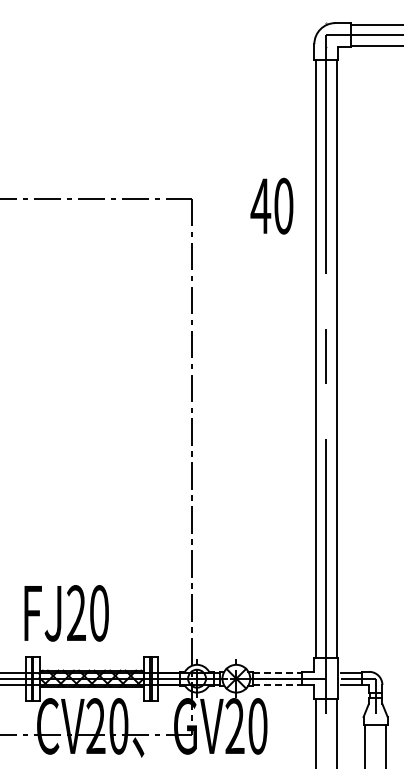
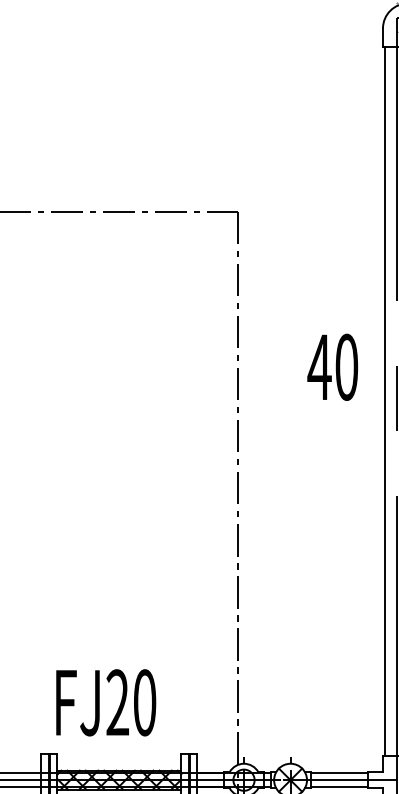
text: (271, 205) -> (332, 366), moved
text: (66, 613) -> (105, 702), moved
line: (277, 672) -> (339, 772), dashed -> solid
line: (277, 684) -> (339, 787), dashed -> solid

